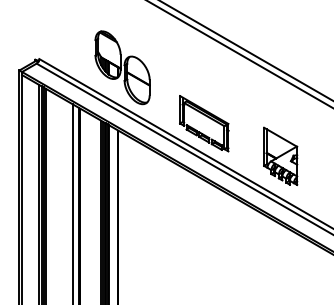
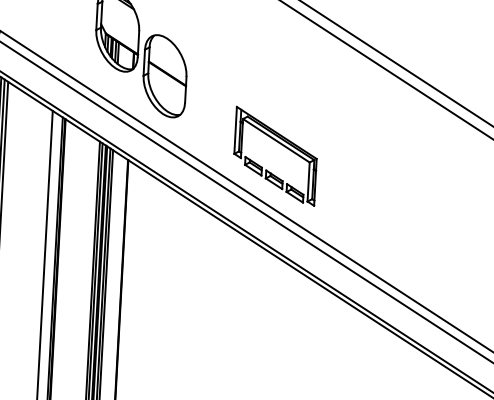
part: (280, 155) -> (402, 217), removed

